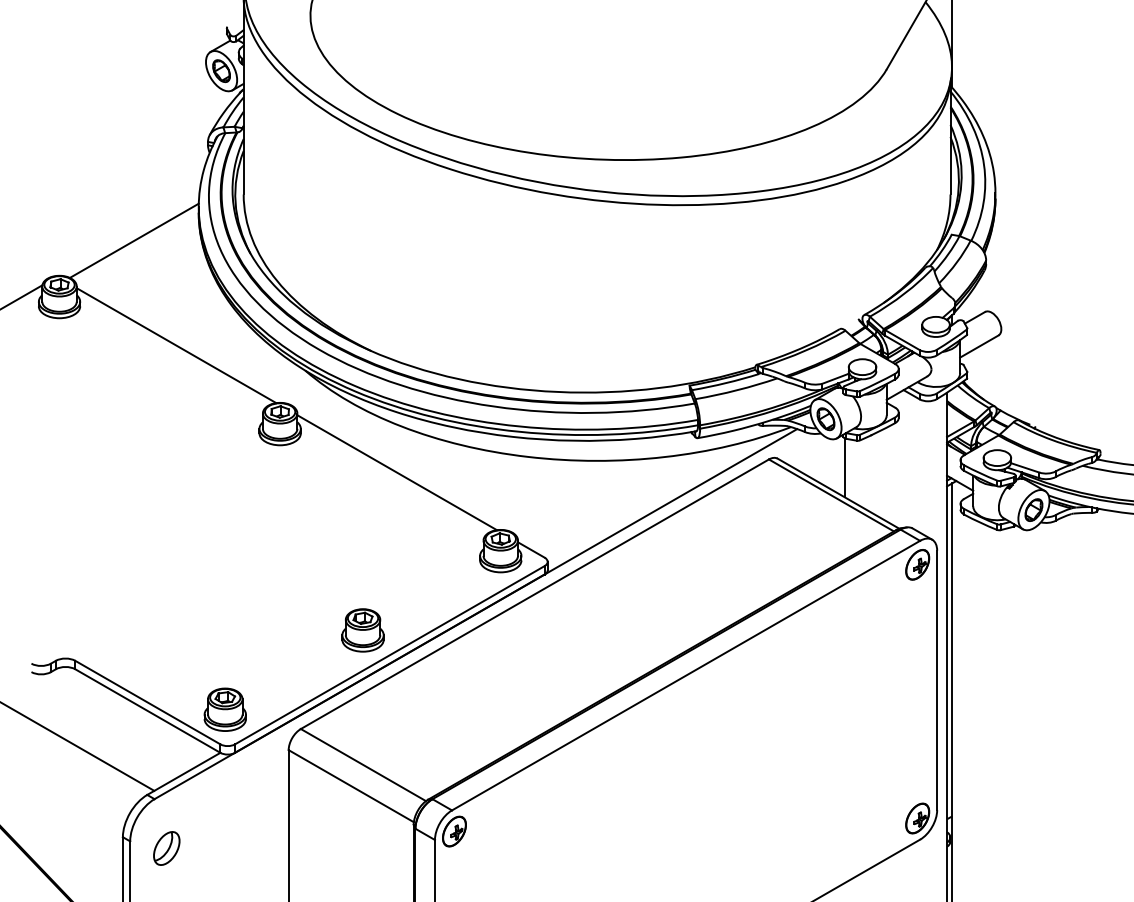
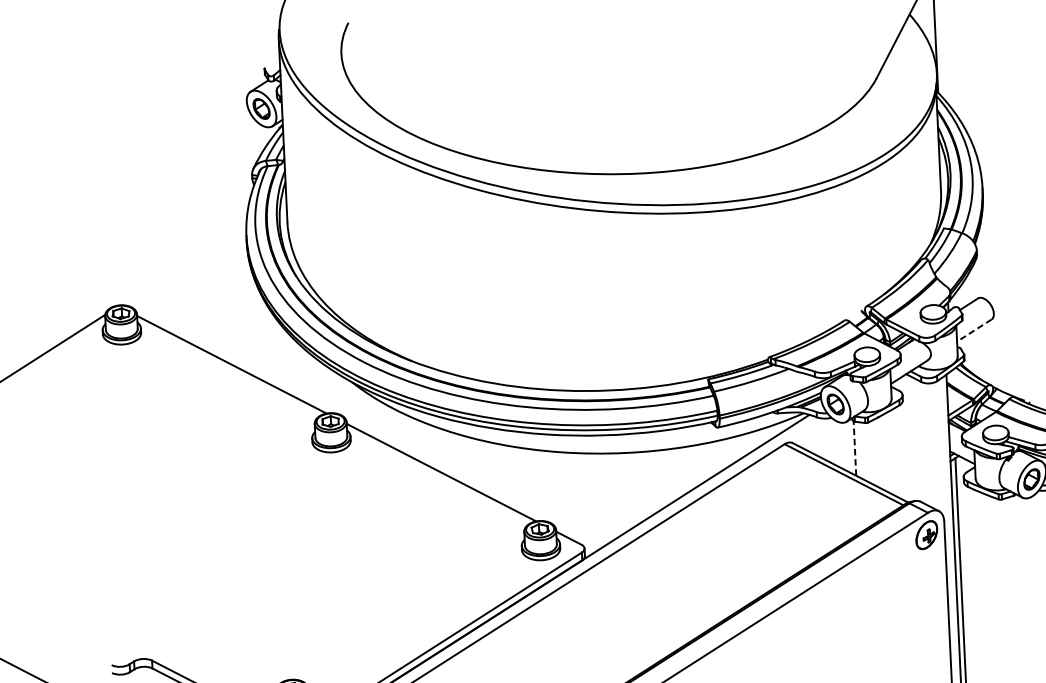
line: (133, 240) -> (187, 269), removed
line: (978, 346) -> (973, 330), solid -> dashed
line: (844, 467) -> (854, 448), solid -> dashed
part: (362, 630) -> (416, 620), removed

